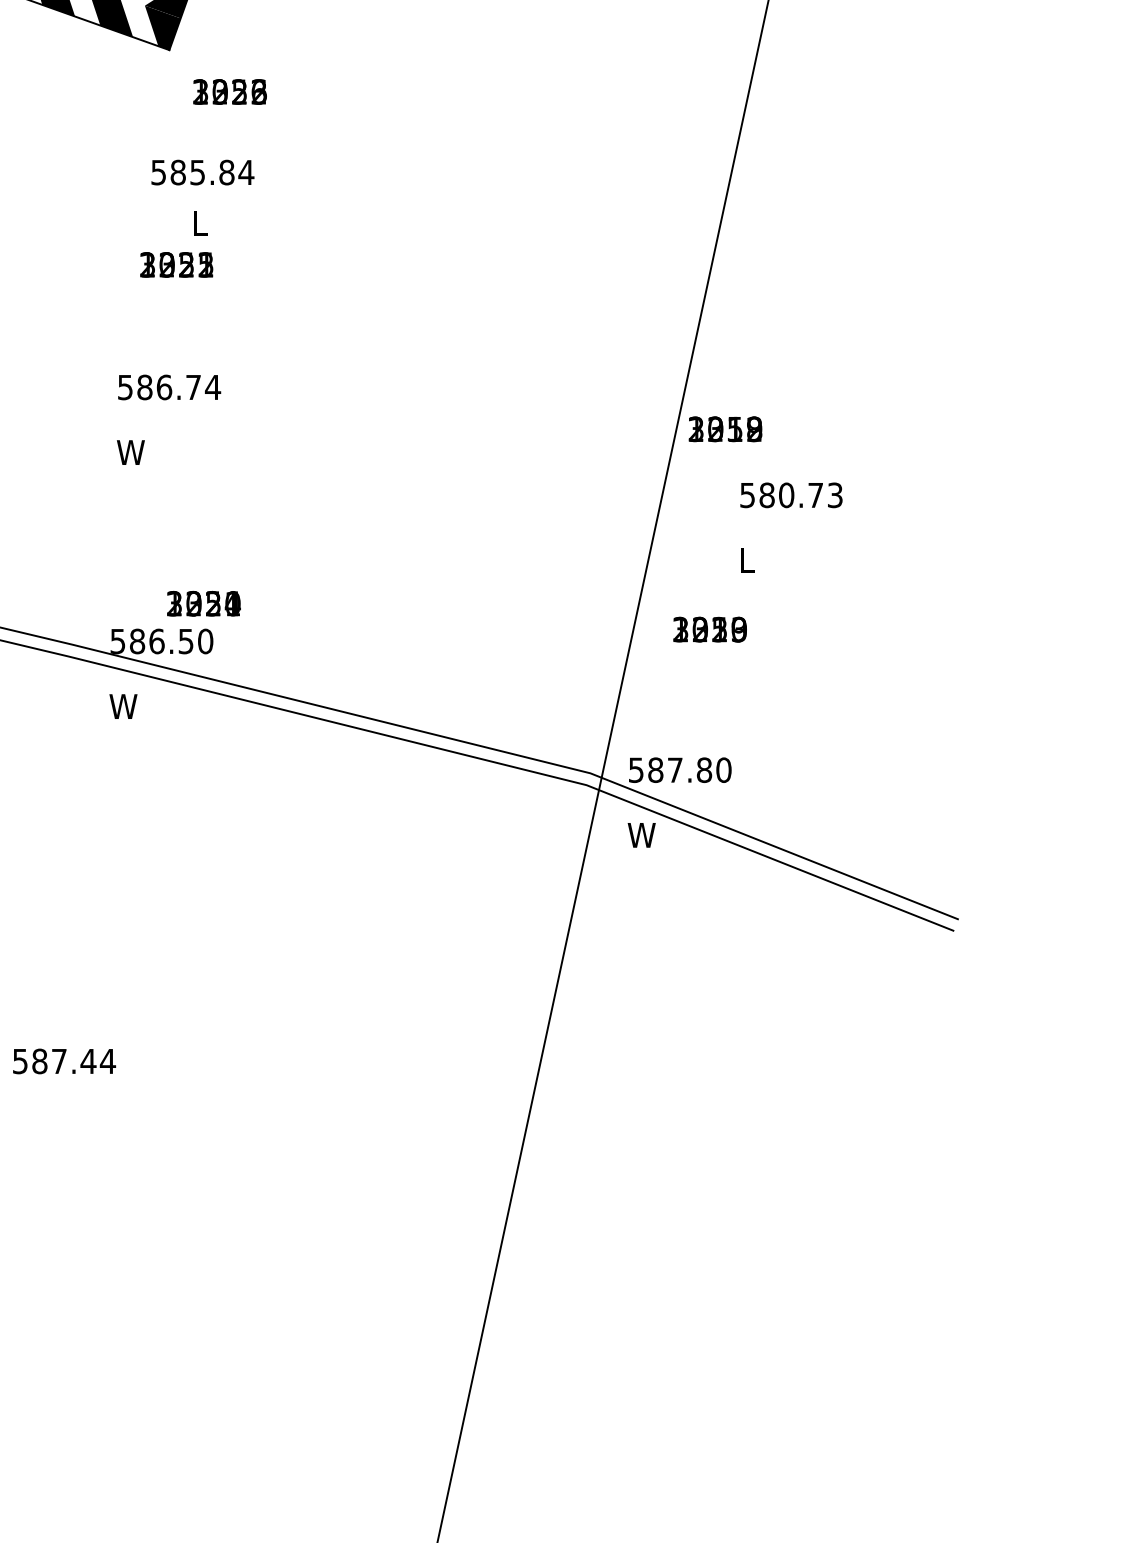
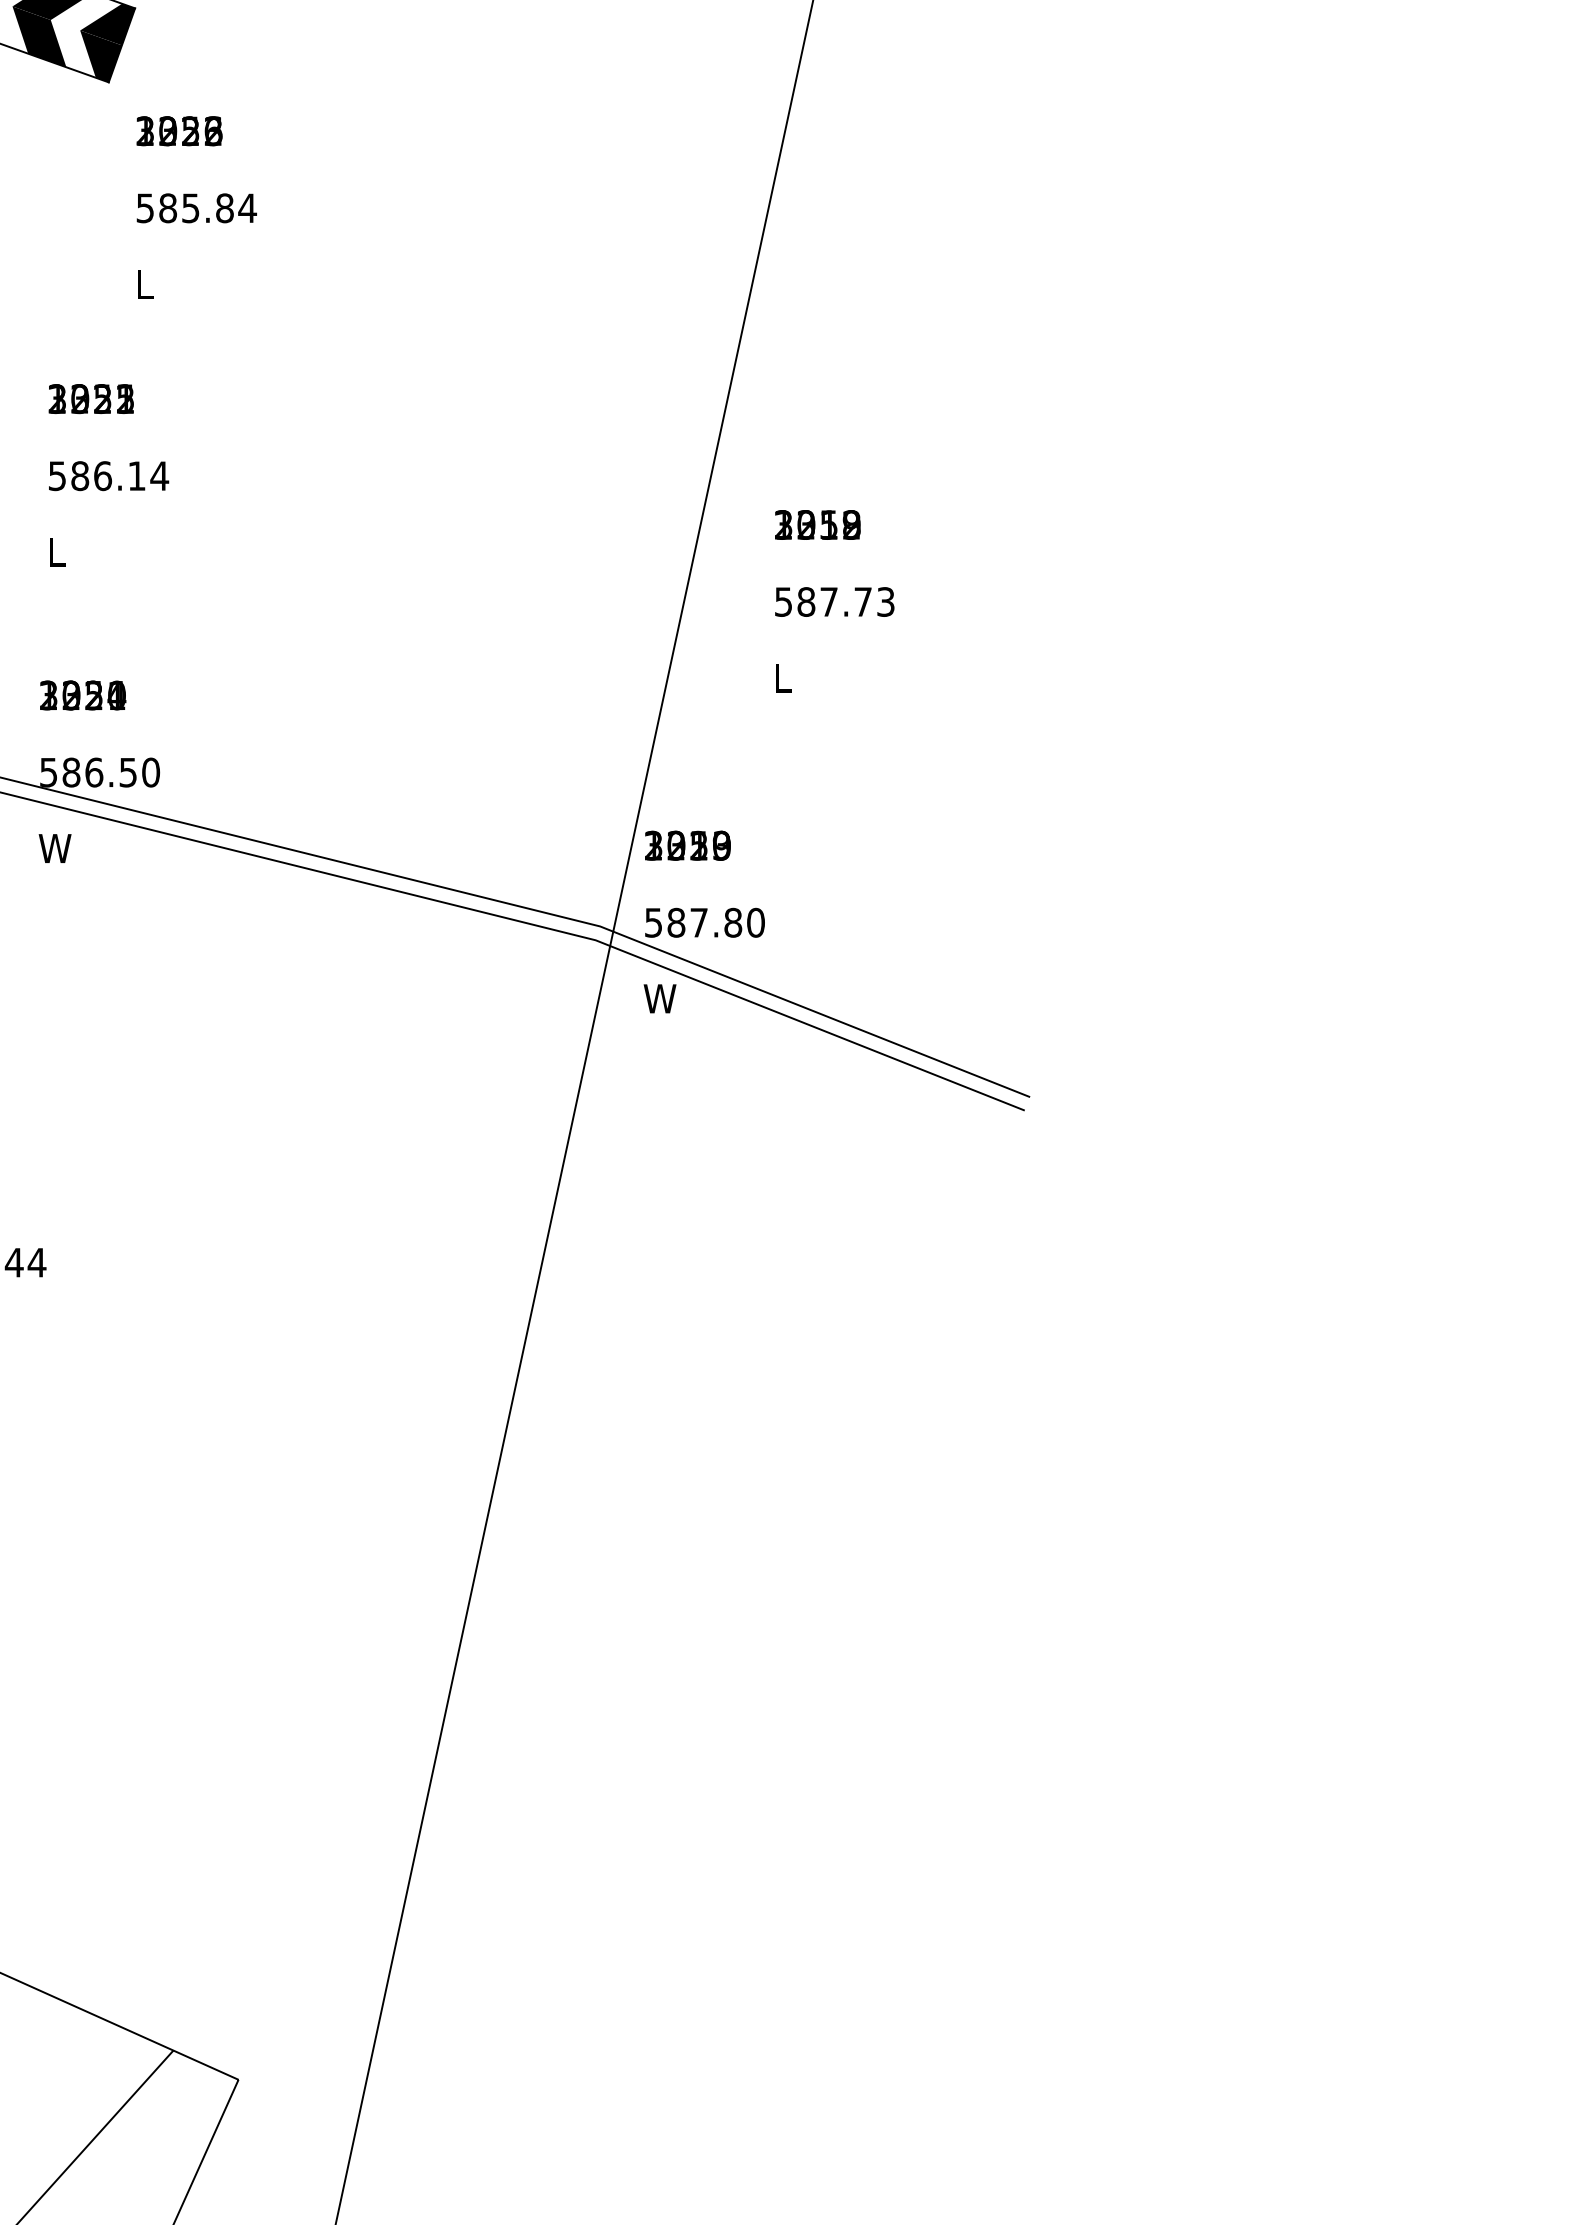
text: (202, 172) -> (196, 208), moved
text: (176, 265) -> (90, 399), moved
text: (193, 386) -> (136, 475), 586.74 -> 586.14
text: (725, 428) -> (817, 524), moved
text: (130, 452) -> (63, 551), W -> L
text: (786, 494) -> (829, 601), 580.73 -> 587.73
text: (204, 603) -> (83, 695), moved
text: (709, 629) -> (687, 845), moved

